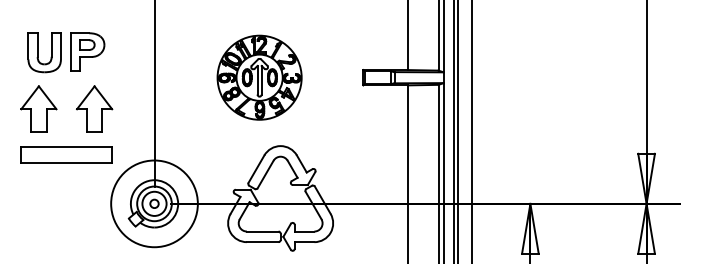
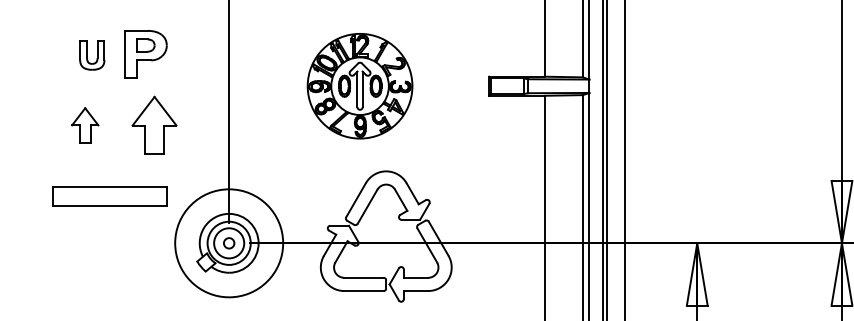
part: (44, 52) -> (92, 54), size x0.6
part: (38, 108) -> (84, 124), size x0.6
part: (66, 154) -> (109, 195), moved

